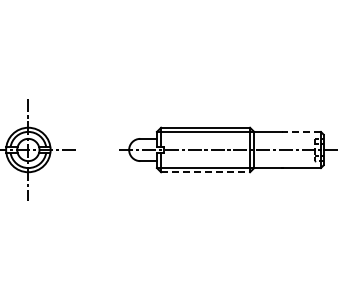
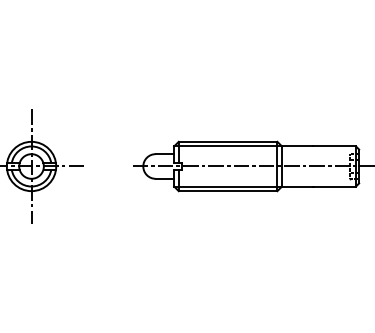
line: (301, 131) -> (334, 145), dashed -> solid
line: (206, 172) -> (229, 191), dashed -> solid

